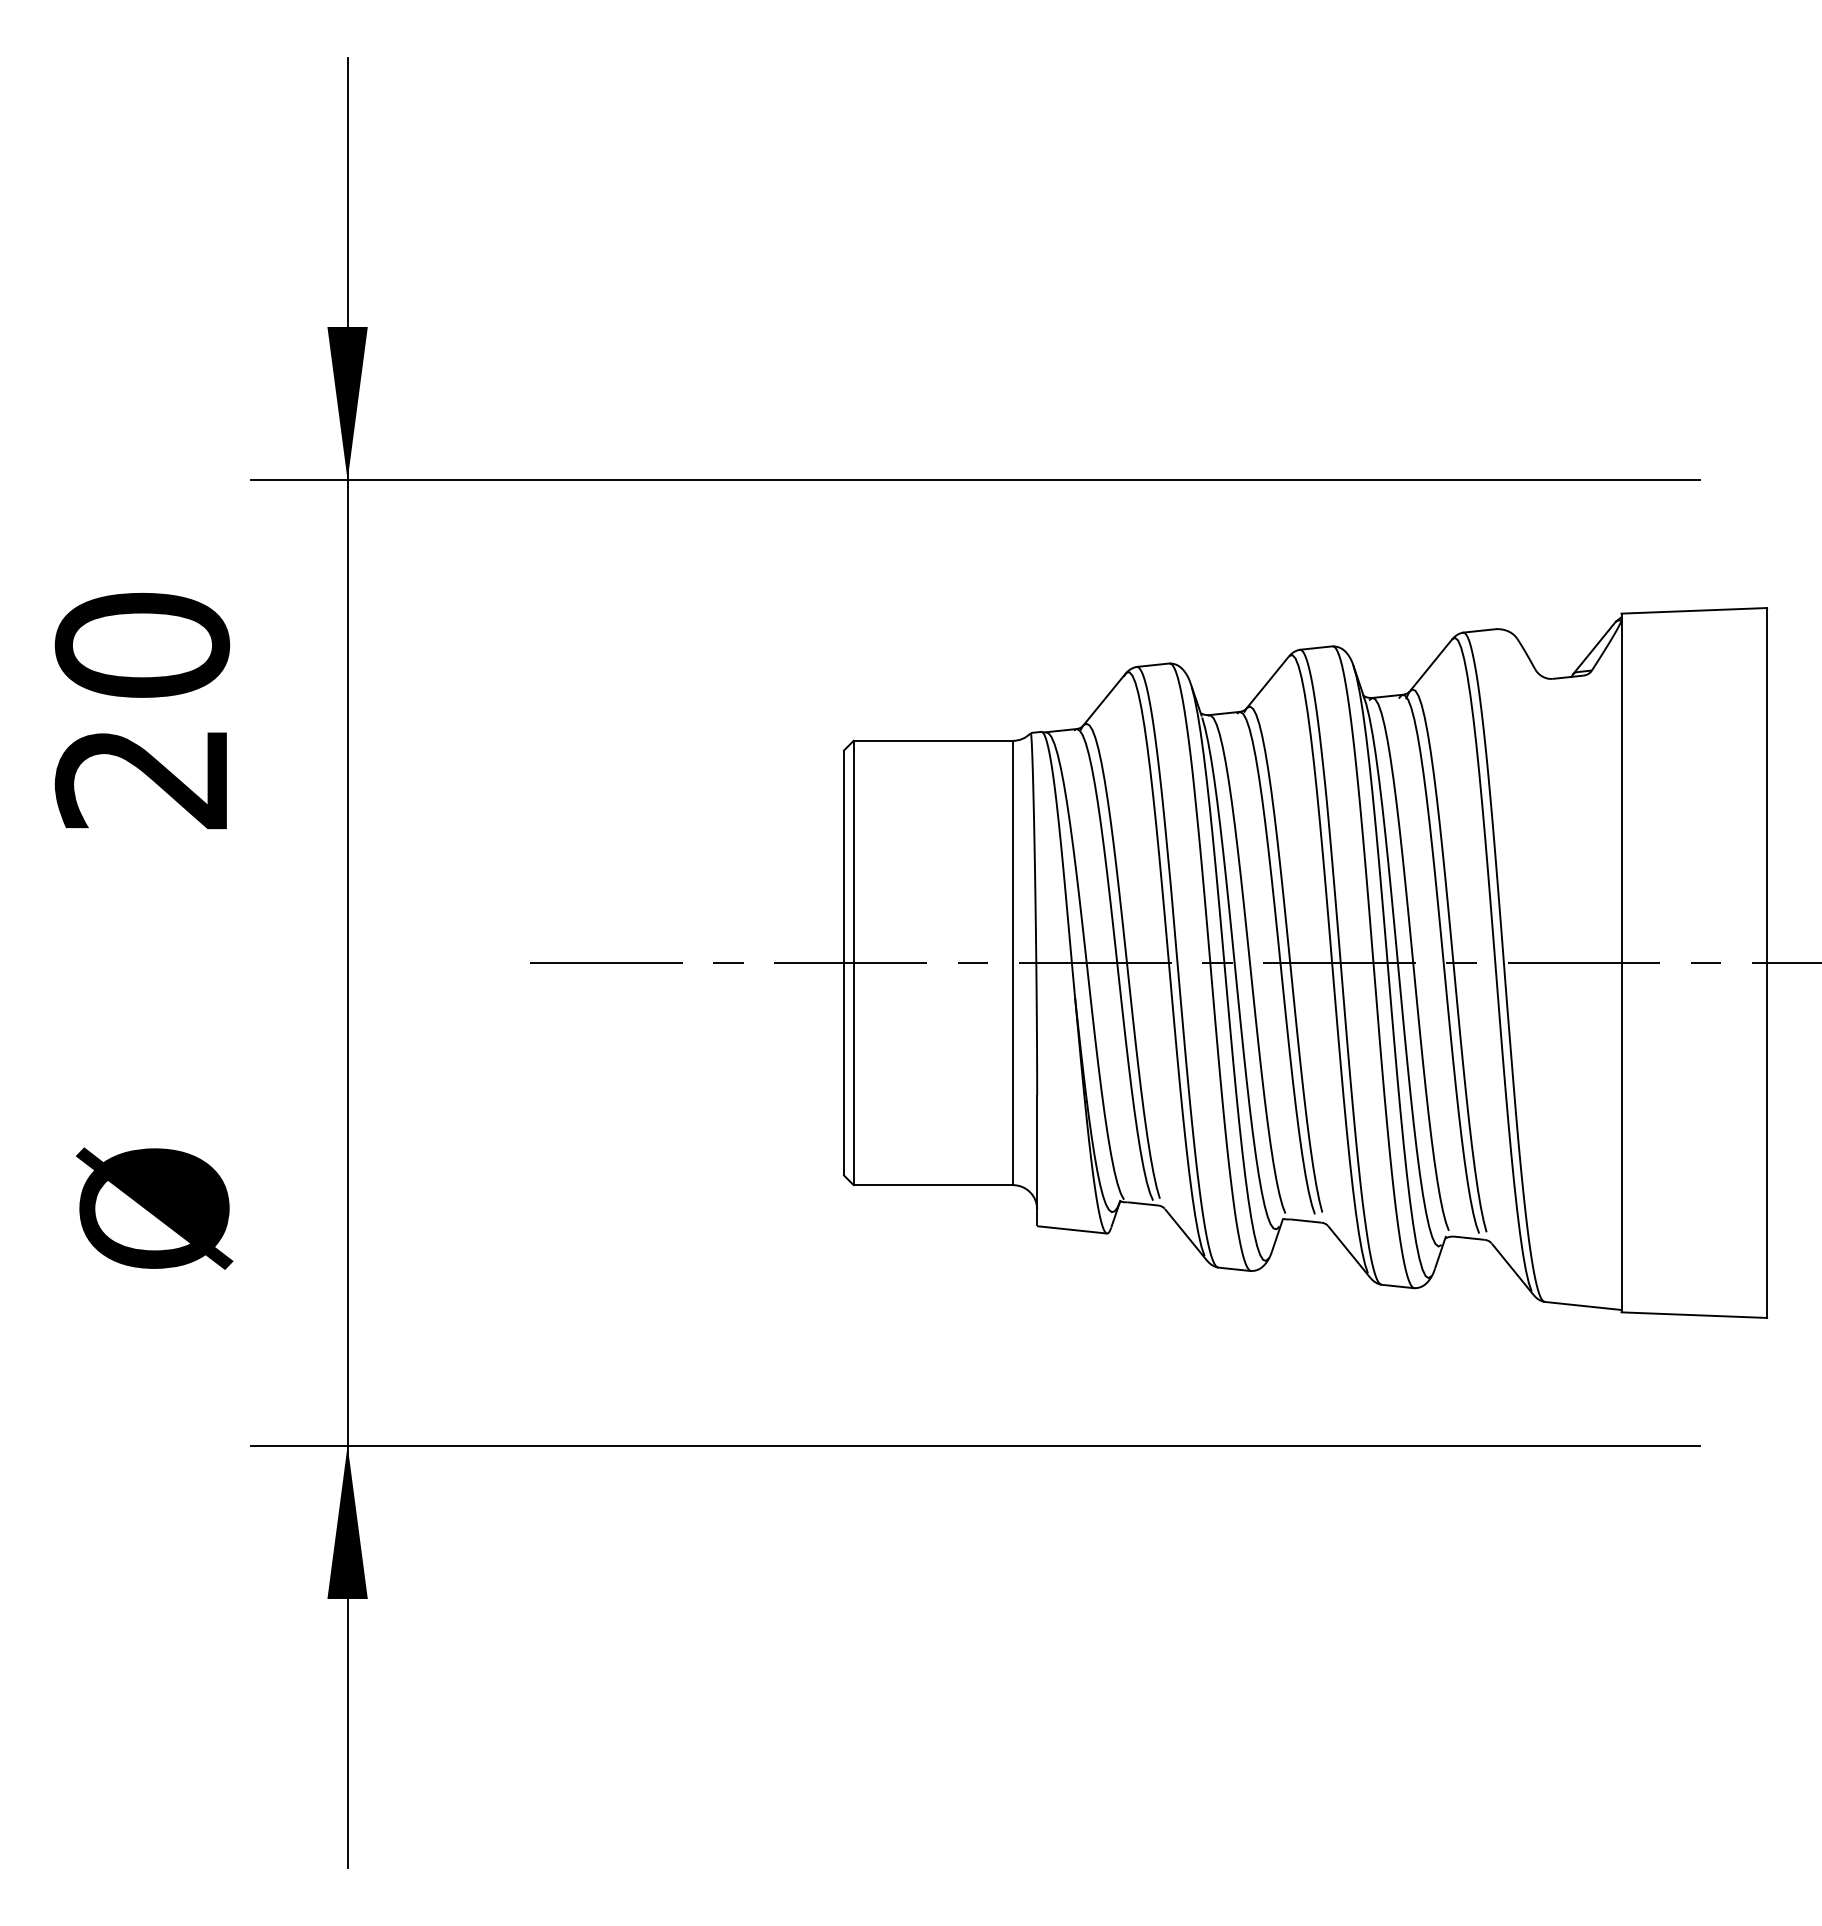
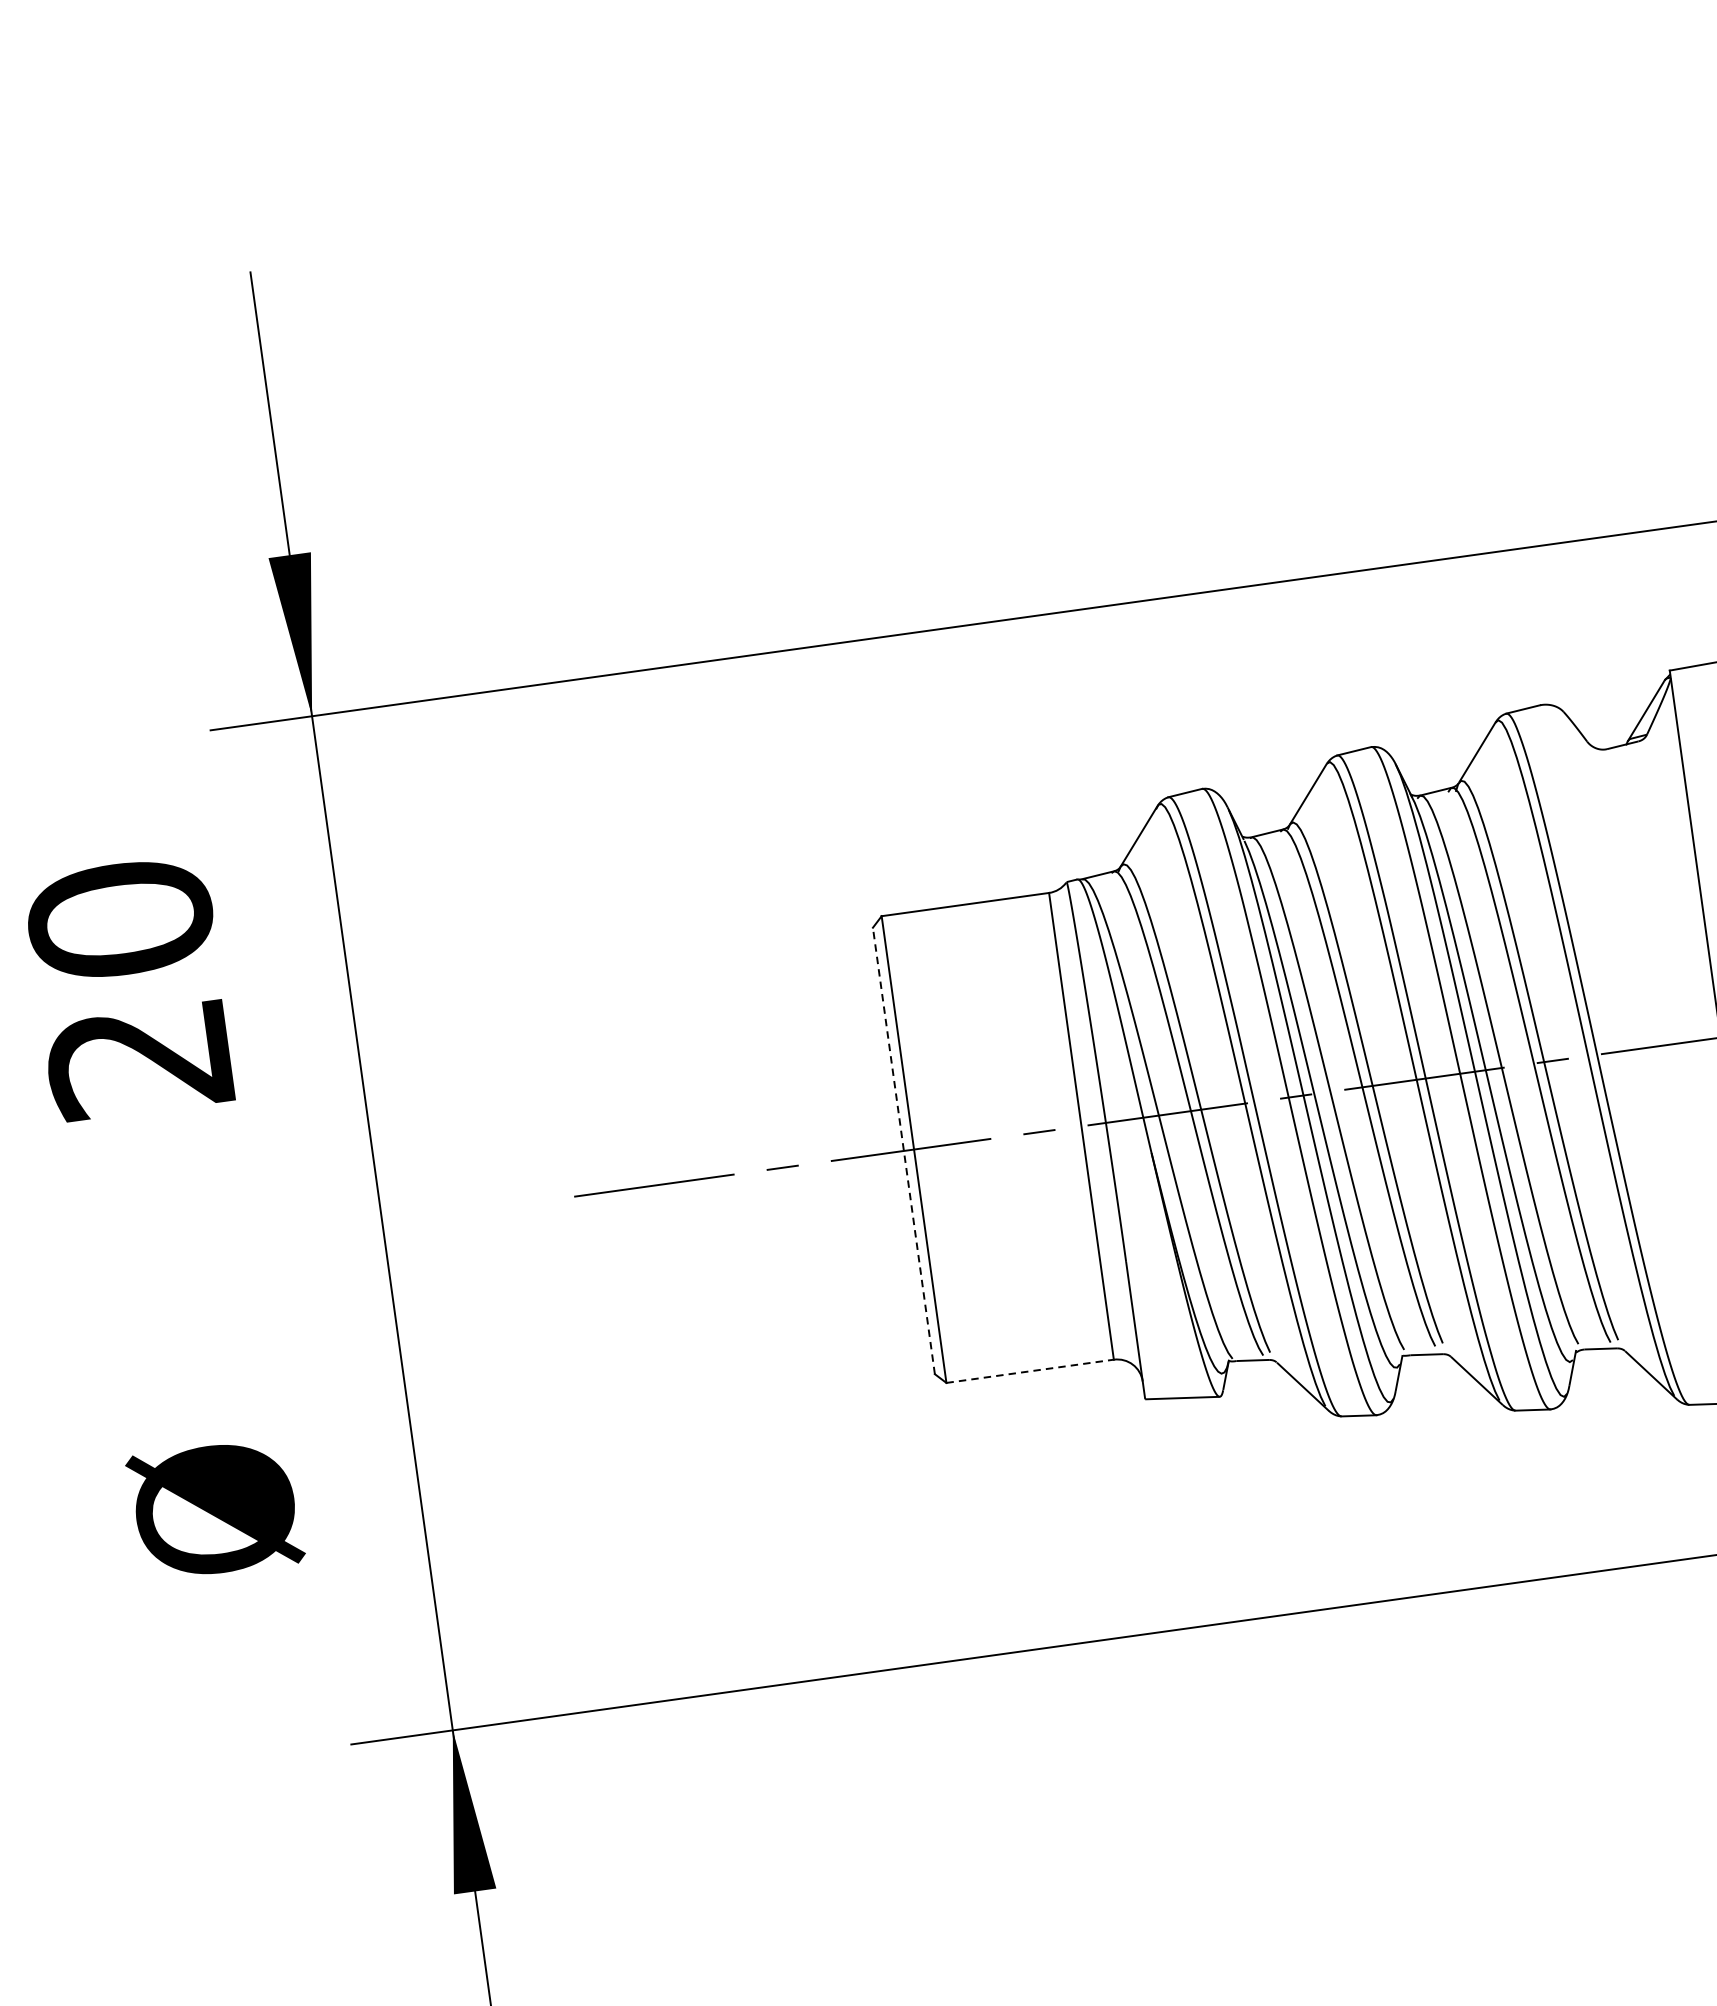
line: (844, 962) -> (904, 1150), solid -> dashed
line: (933, 1185) -> (1030, 1371), solid -> dashed

